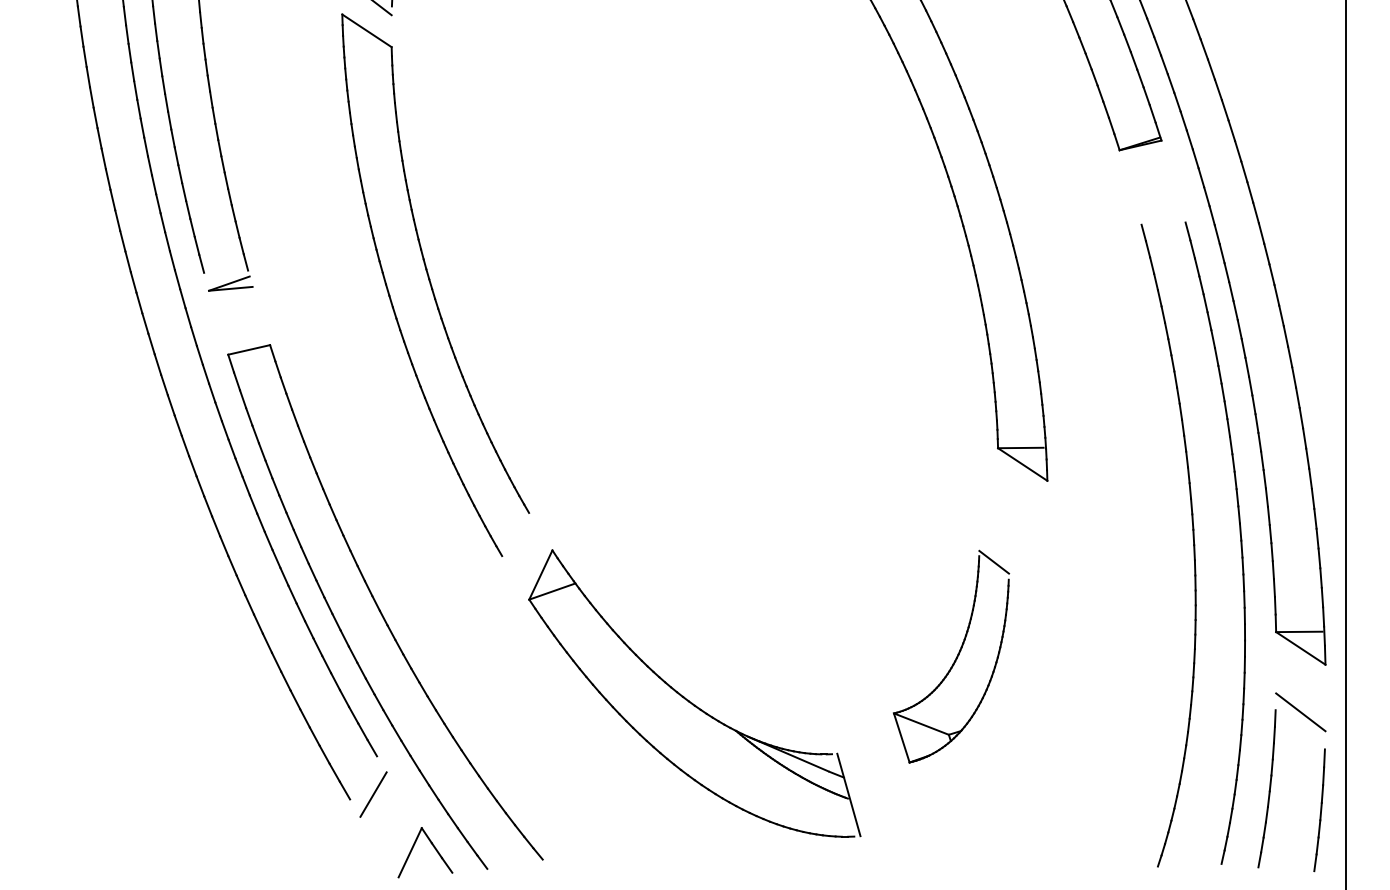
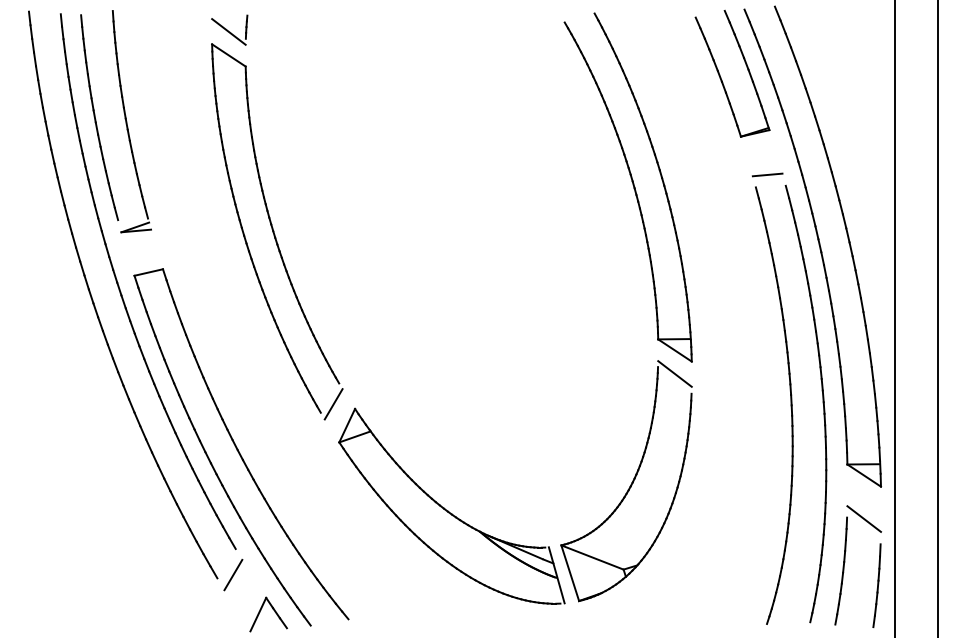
line: (1158, 205) -> (767, 174), added
line: (520, 543) -> (333, 404), added
part: (951, 657) -> (626, 481), size x1.67

